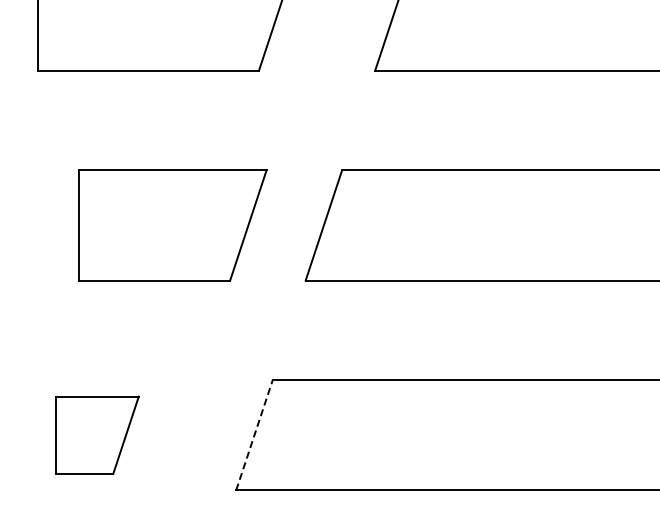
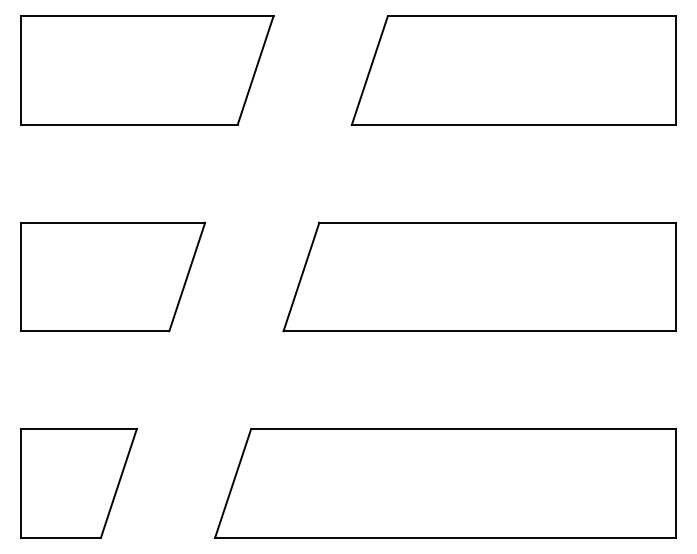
part: (173, 224) -> (113, 276), moved
line: (254, 434) -> (233, 482), dashed -> solid
part: (97, 435) -> (78, 483), size x1.43

